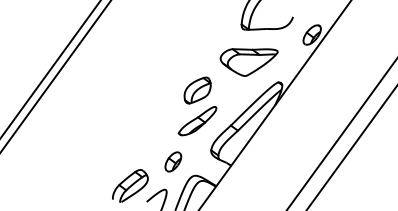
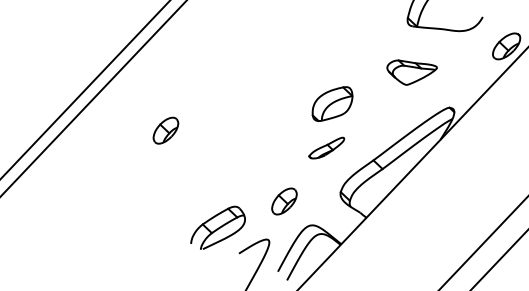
part: (248, 62) -> (410, 73), size x0.6
part: (197, 121) -> (326, 148), size x0.6
part: (85, 123) -> (166, 130), added

